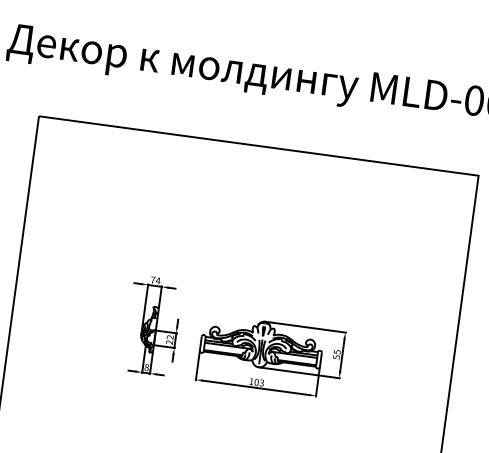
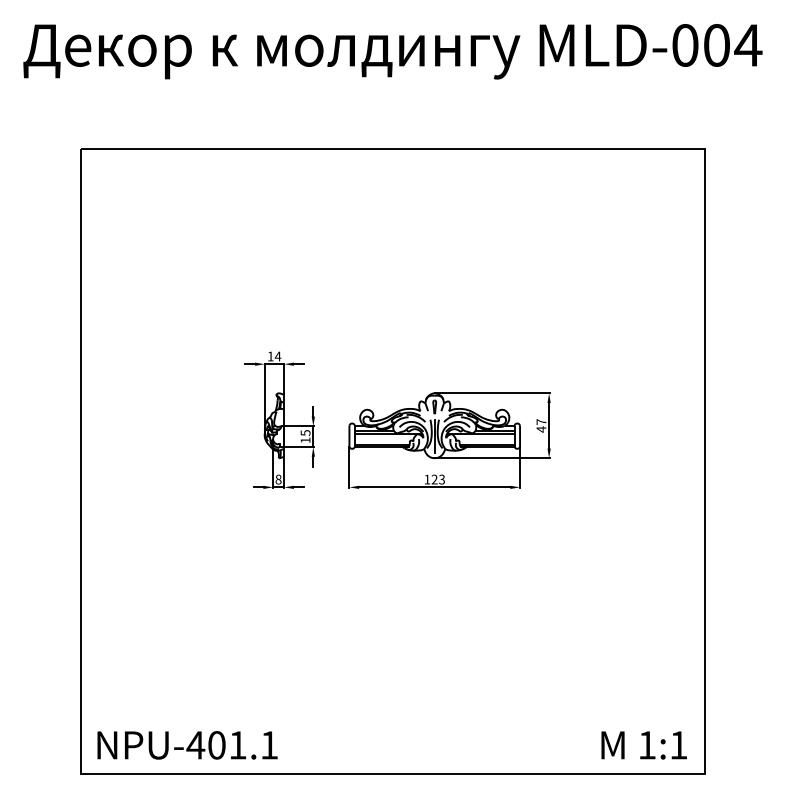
text: (152, 280) -> (270, 356), 74 -> 14
text: (169, 339) -> (305, 436), 22 -> 15
text: (337, 354) -> (541, 425), 55 -> 47
text: (256, 382) -> (434, 479), 103 -> 123

